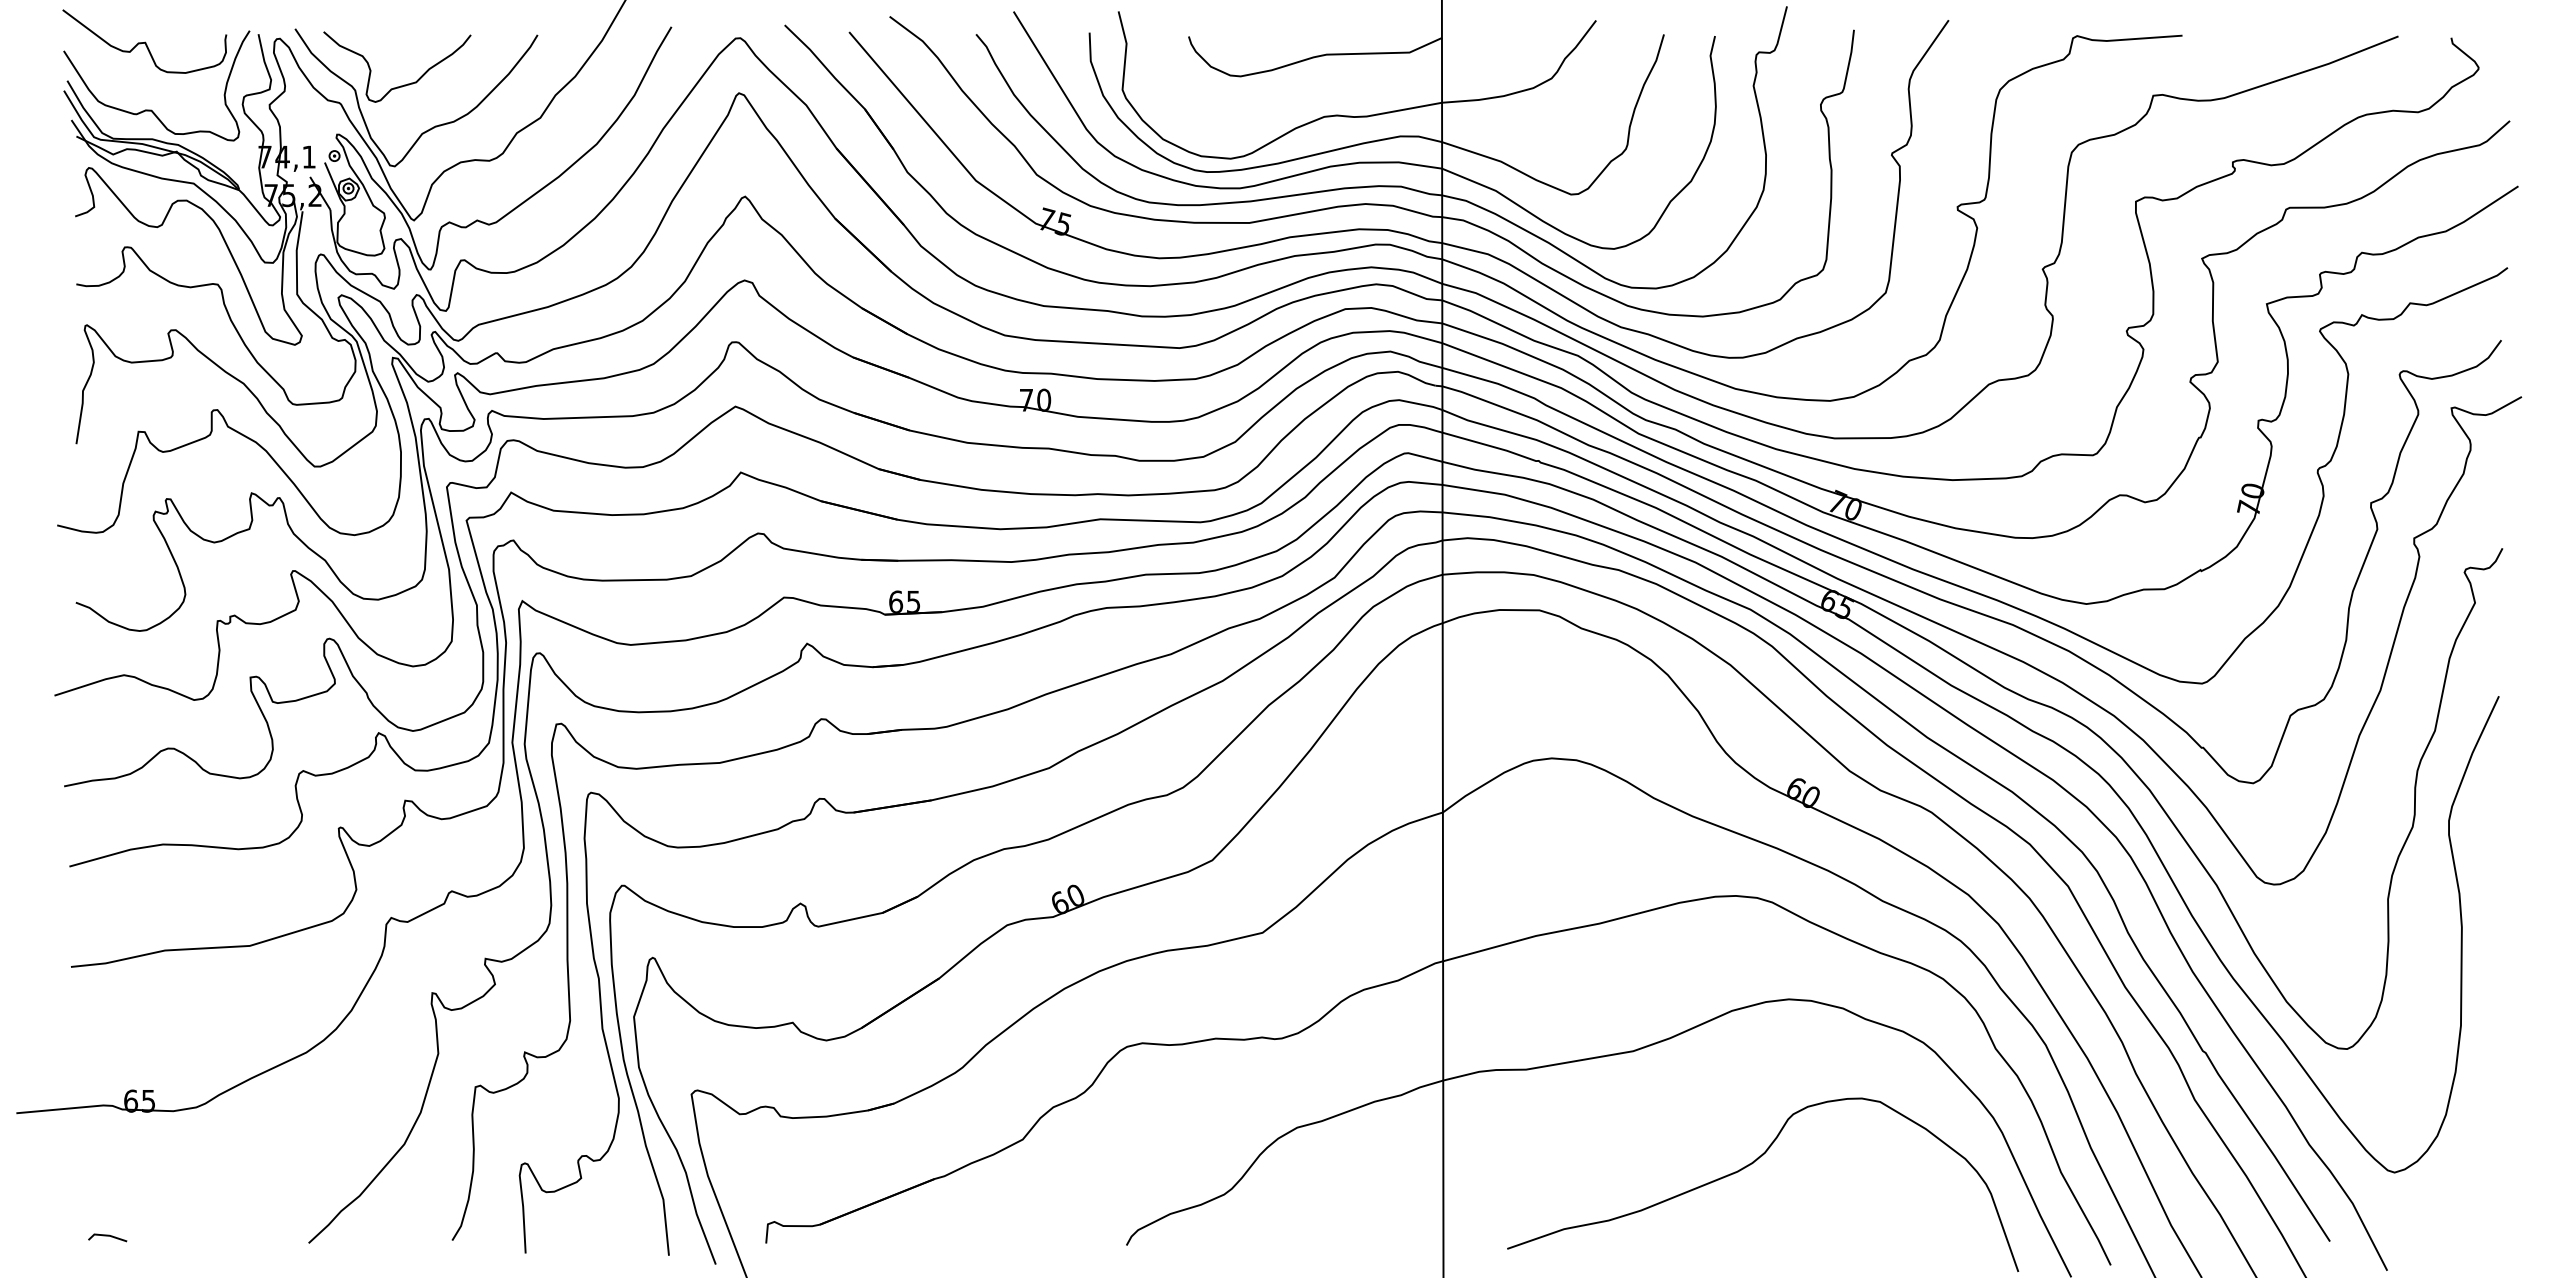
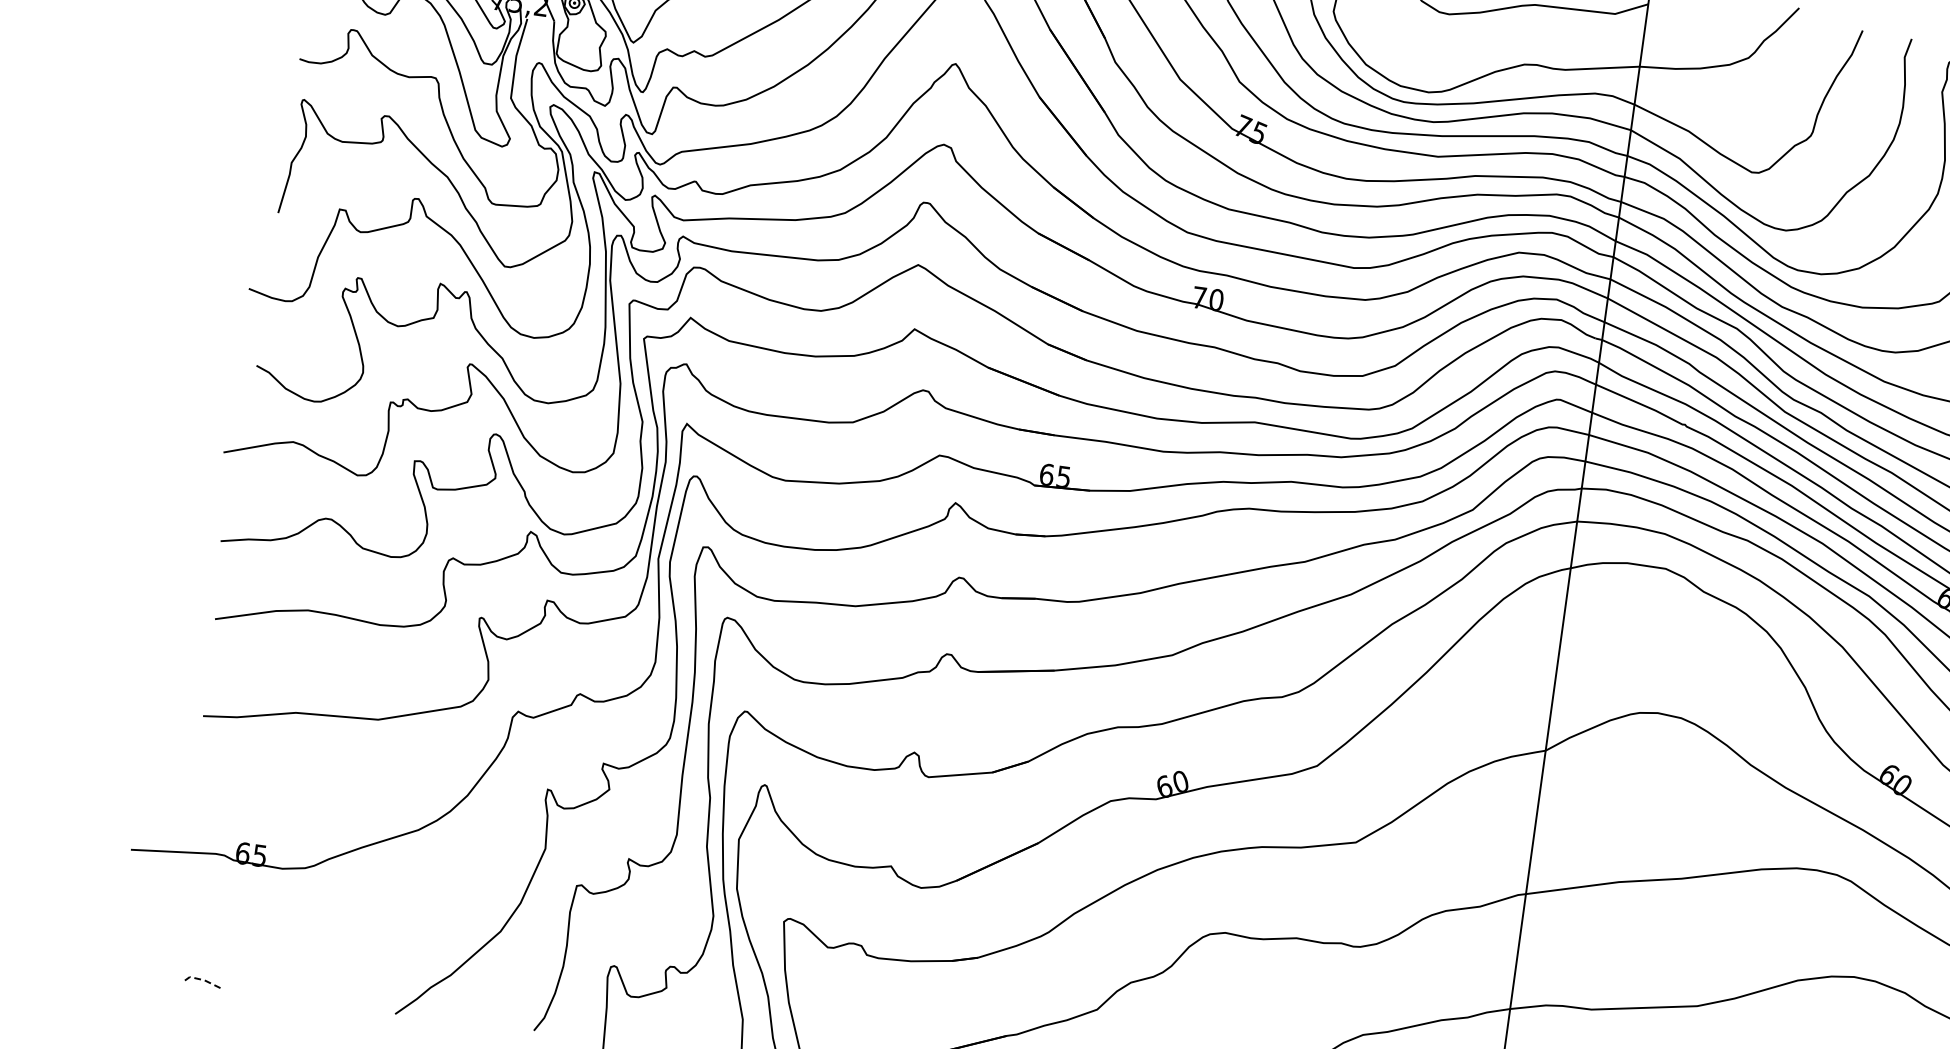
line: (107, 1235) -> (202, 979), solid -> dashed

